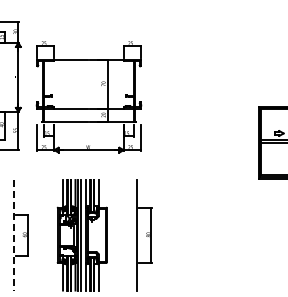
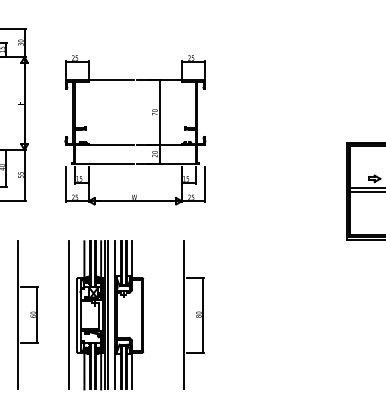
part: (88, 97) -> (134, 130), moved
line: (13, 235) -> (18, 315), dashed -> solid
line: (51, 235) -> (68, 315), added

